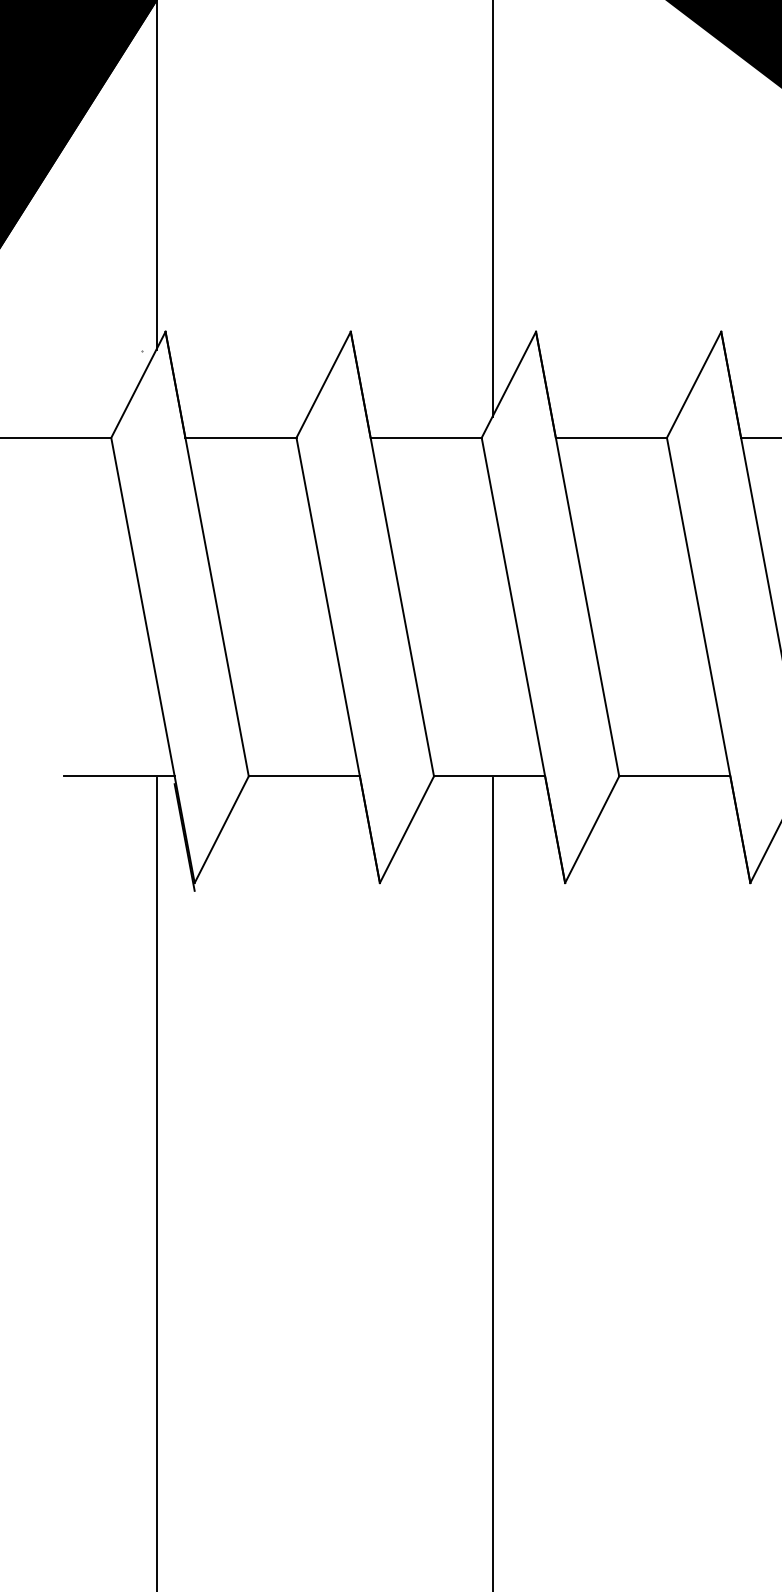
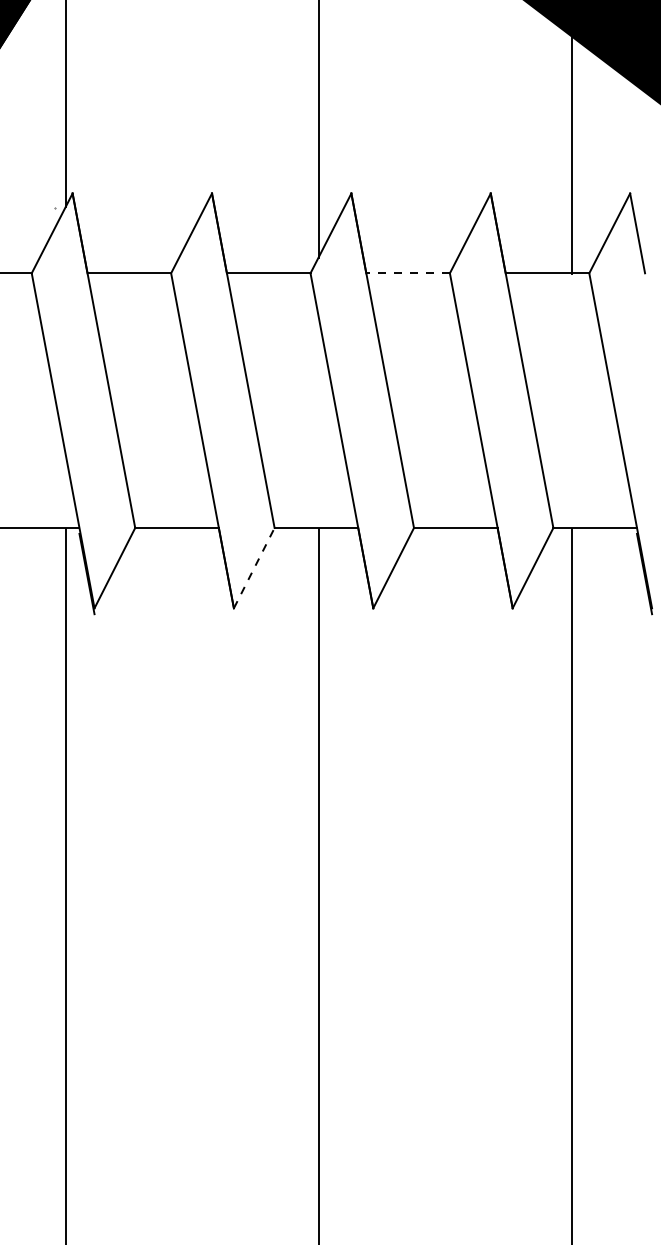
line: (611, 438) -> (408, 273), solid -> dashed
line: (407, 828) -> (254, 567), solid -> dashed

